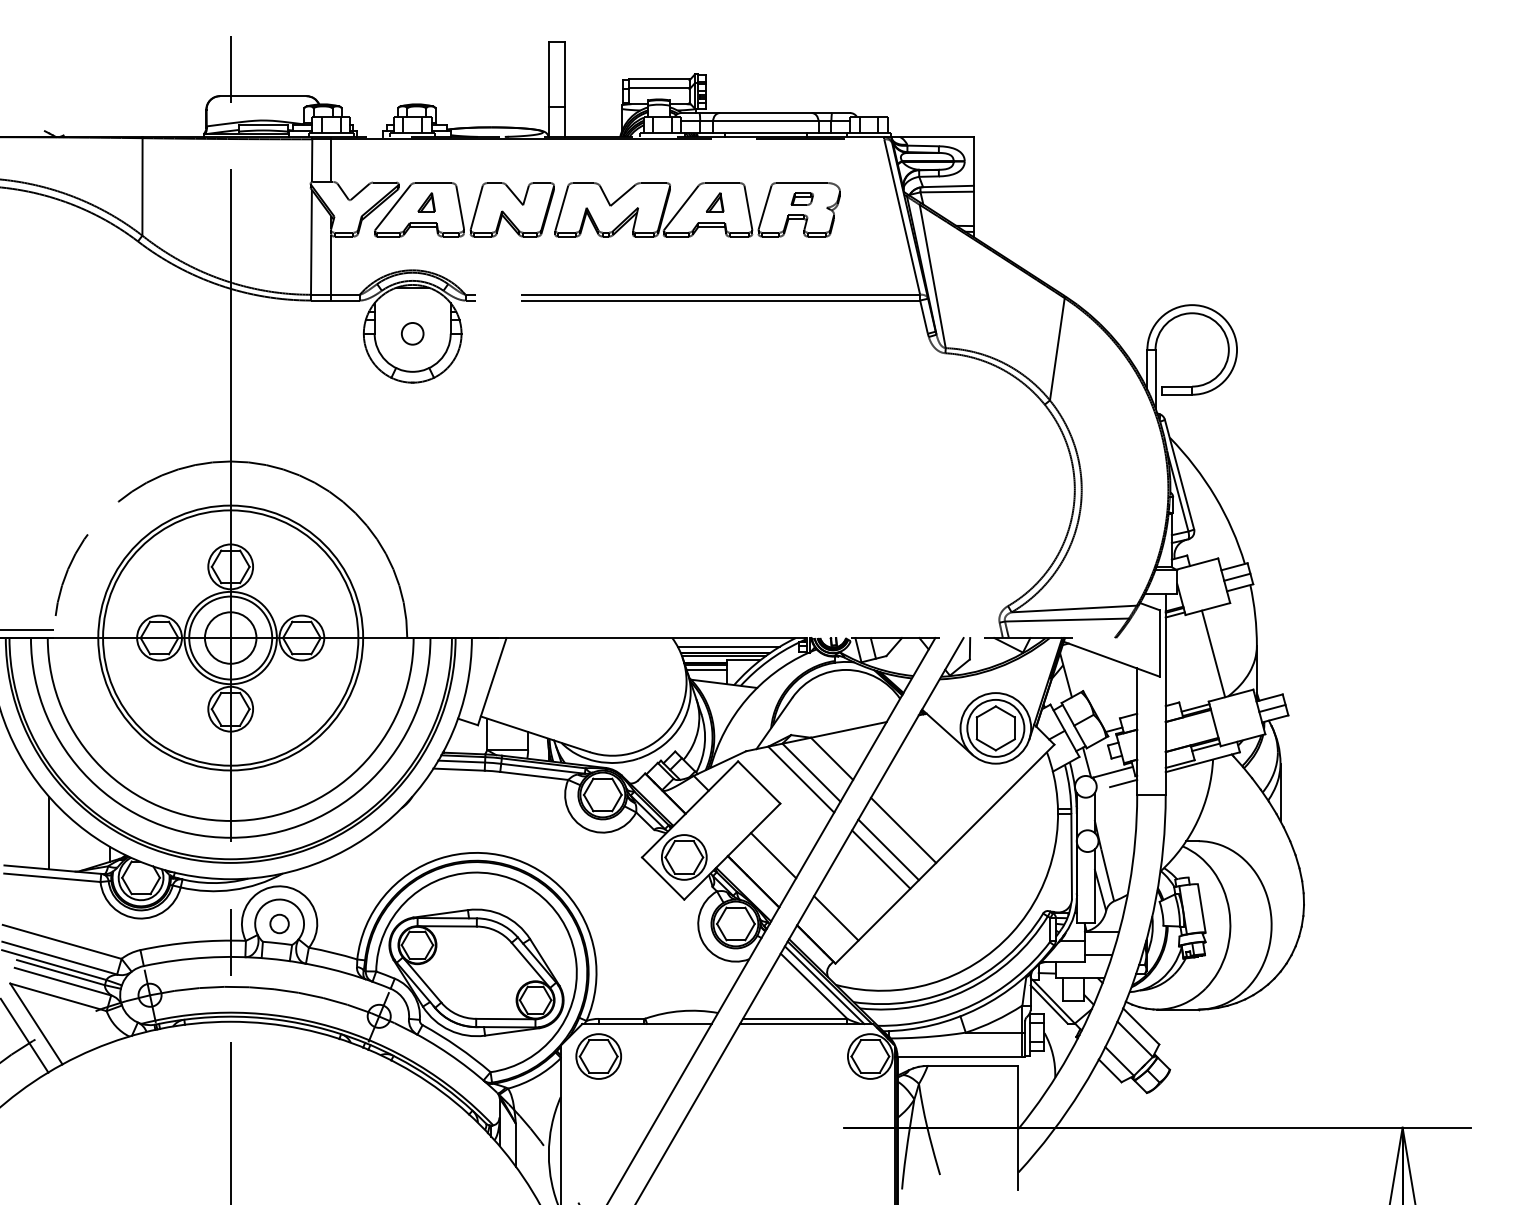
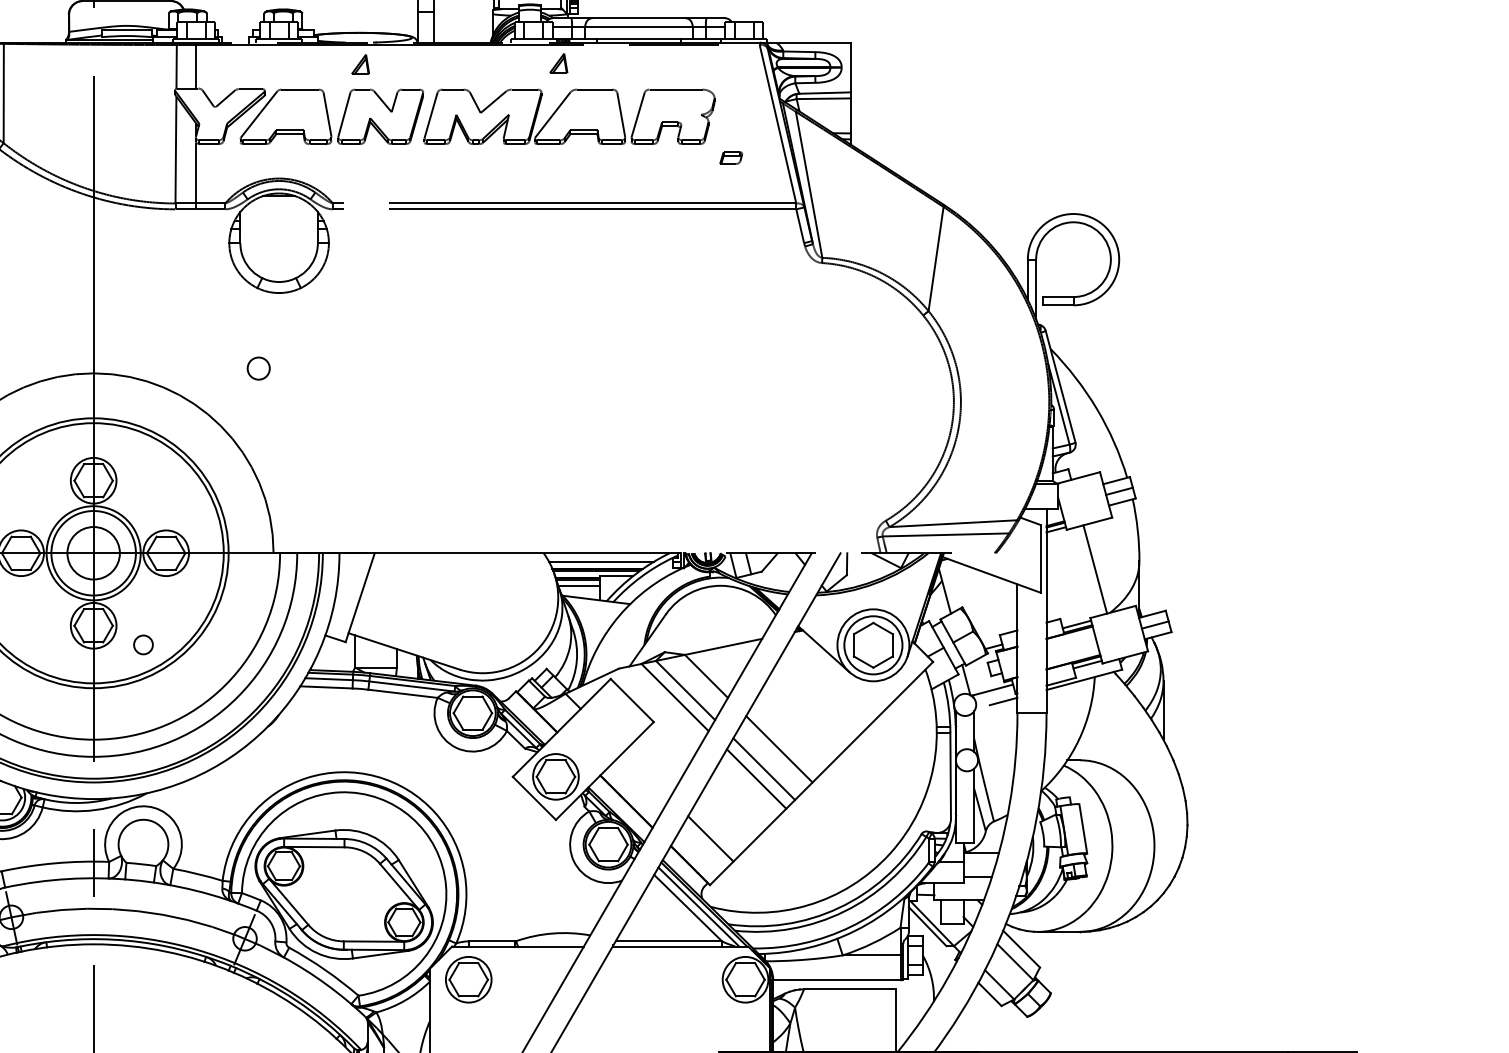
part: (801, 198) -> (730, 157), moved
part: (426, 202) -> (360, 64), moved
part: (715, 202) -> (559, 63), moved
circle: (412, 333) -> (258, 368), moved
line: (773, 855) -> (646, 774), removed
circle: (279, 923) -> (143, 644), moved

